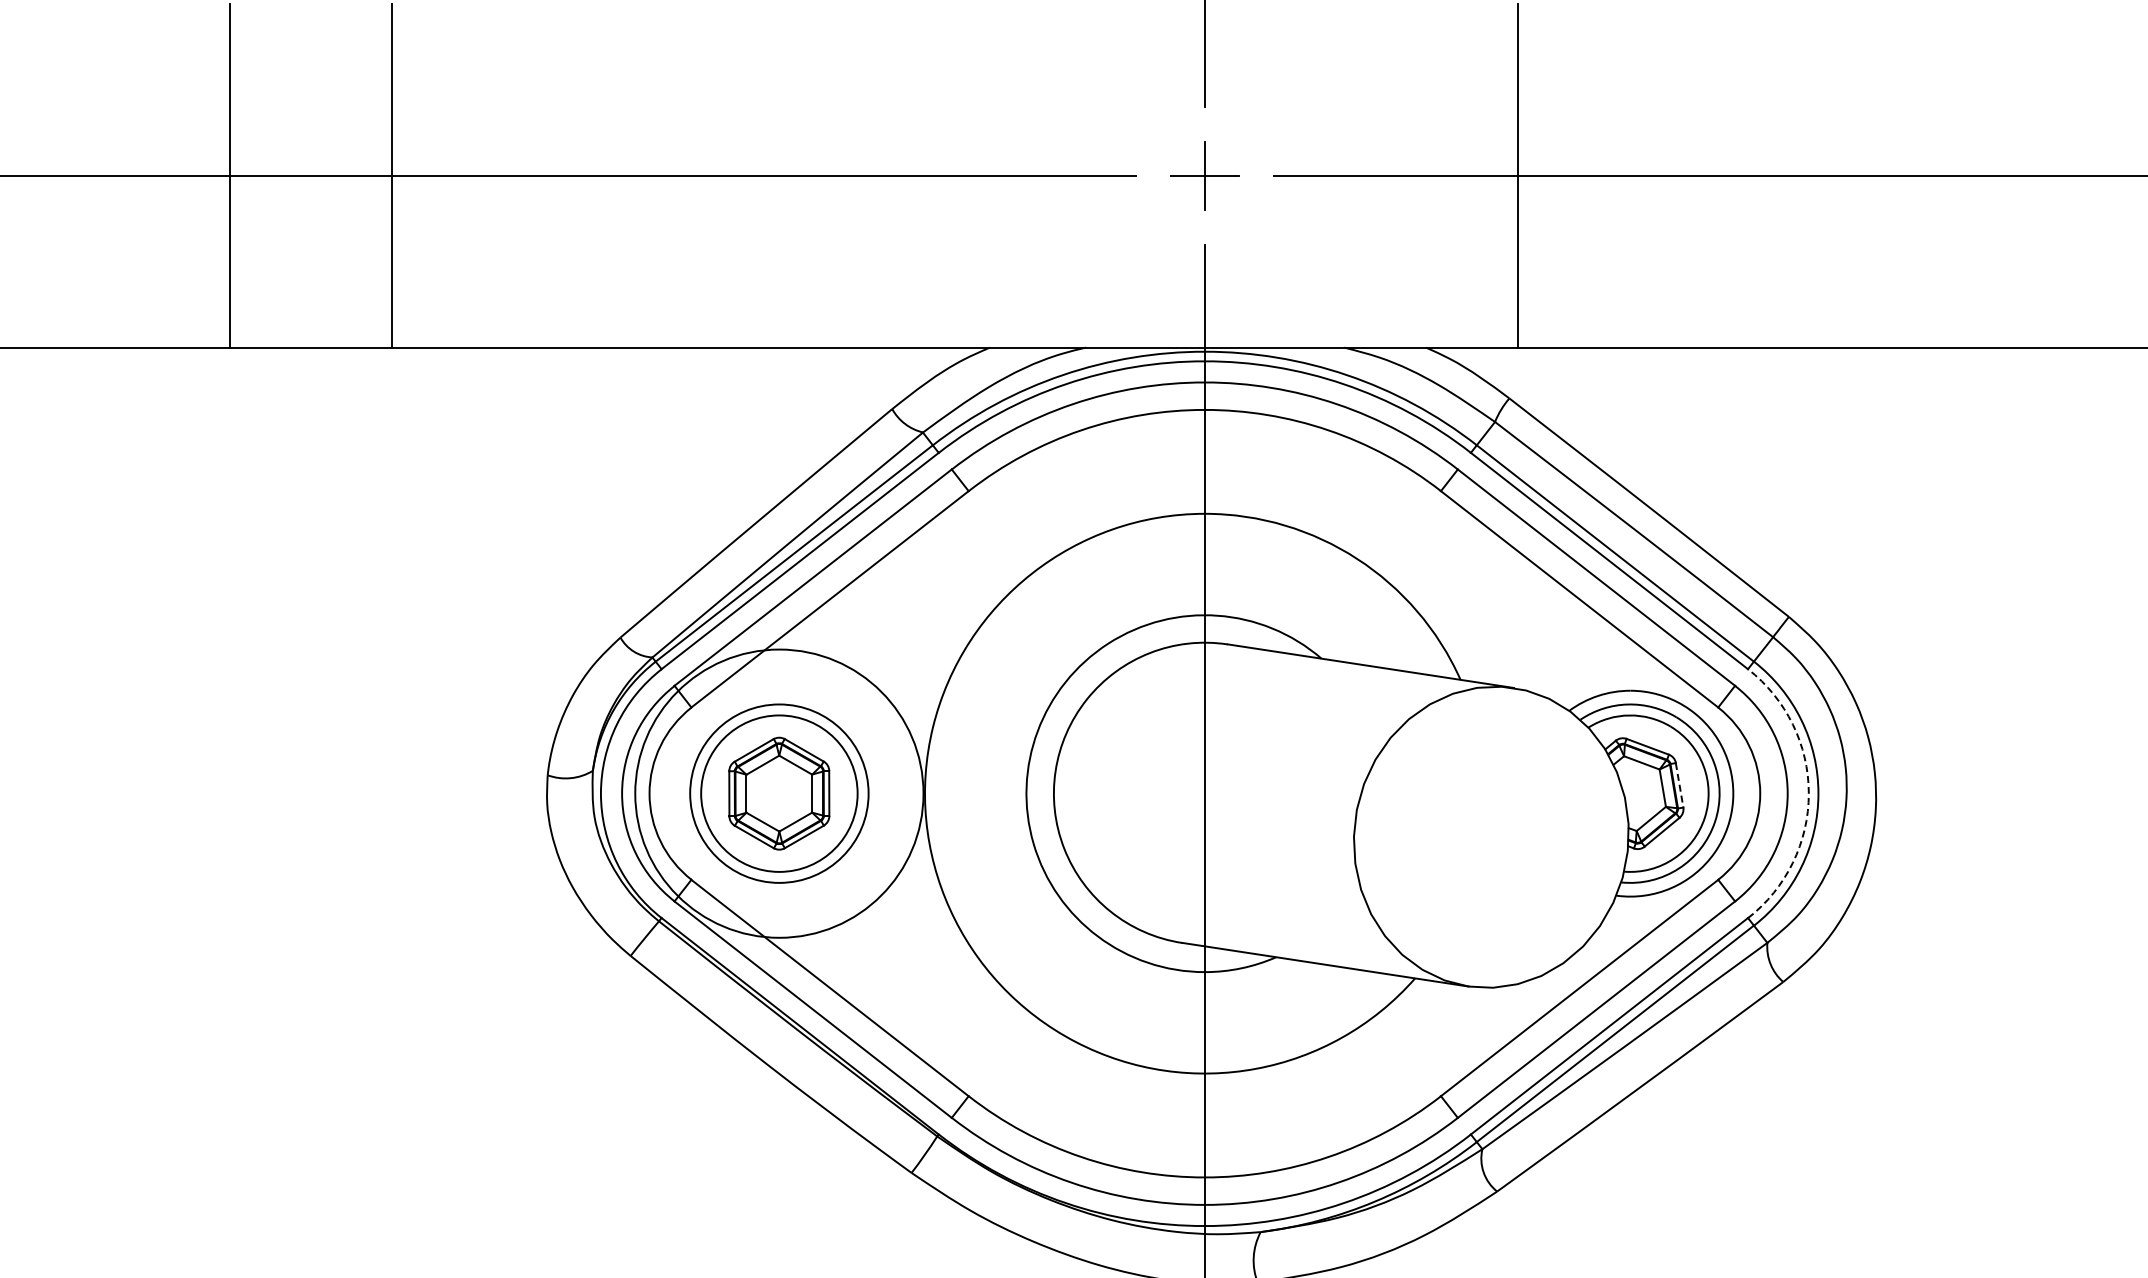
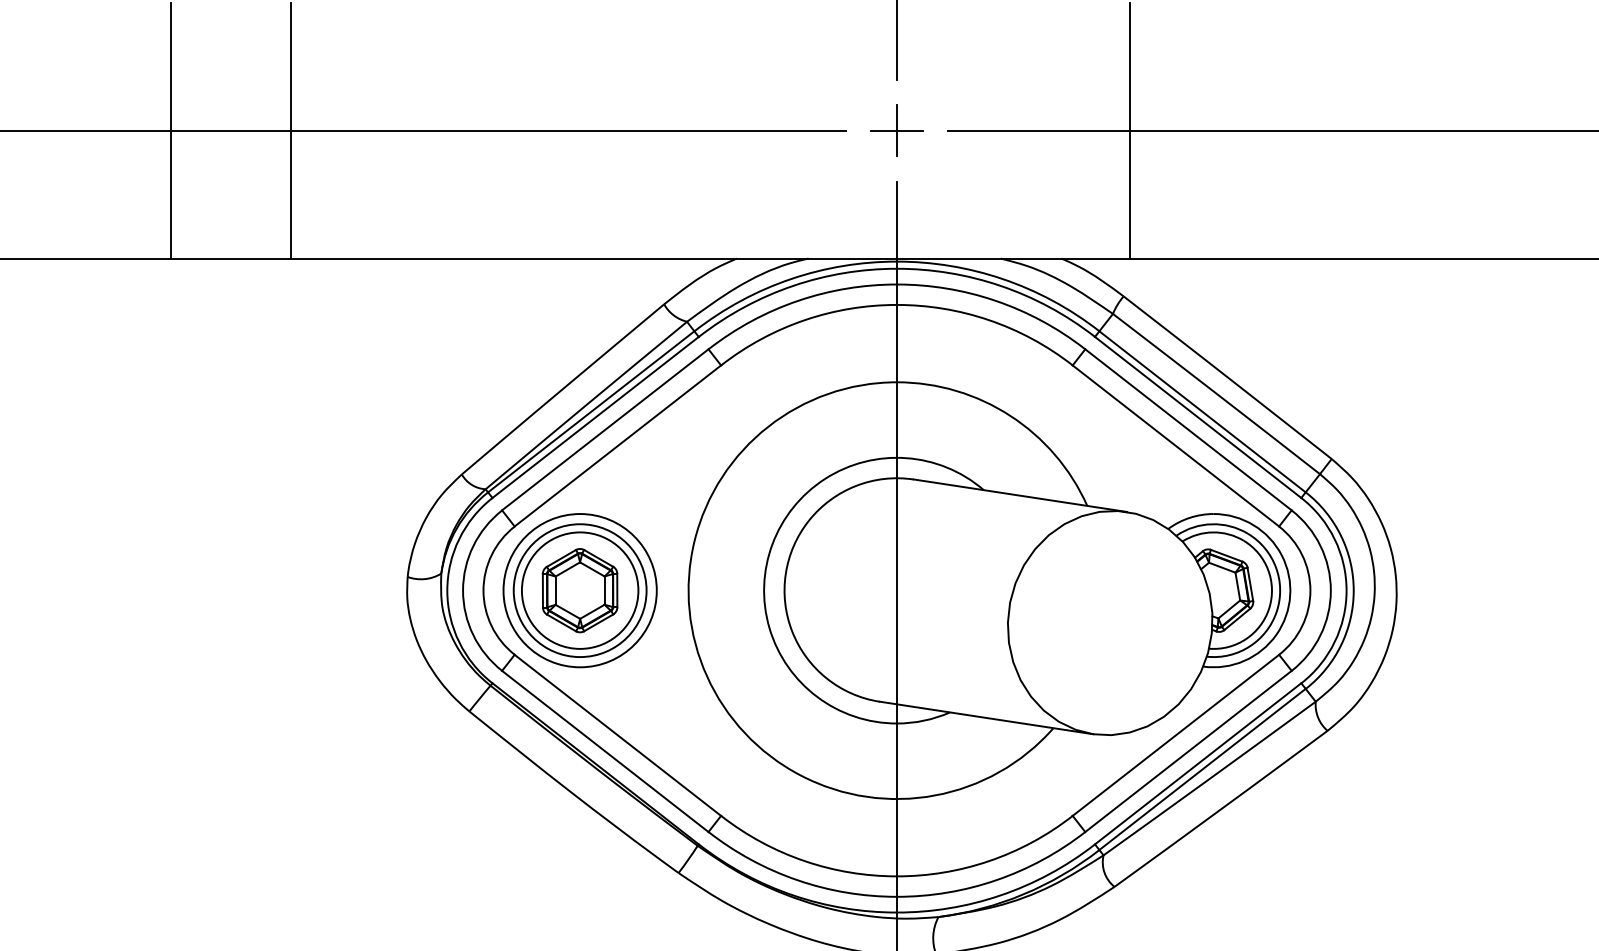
line: (1679, 785) -> (1250, 584), dashed -> solid
circle: (779, 793) -> (580, 590), size x0.71
arc: (1808, 793) -> (1346, 590), dashed -> solid

